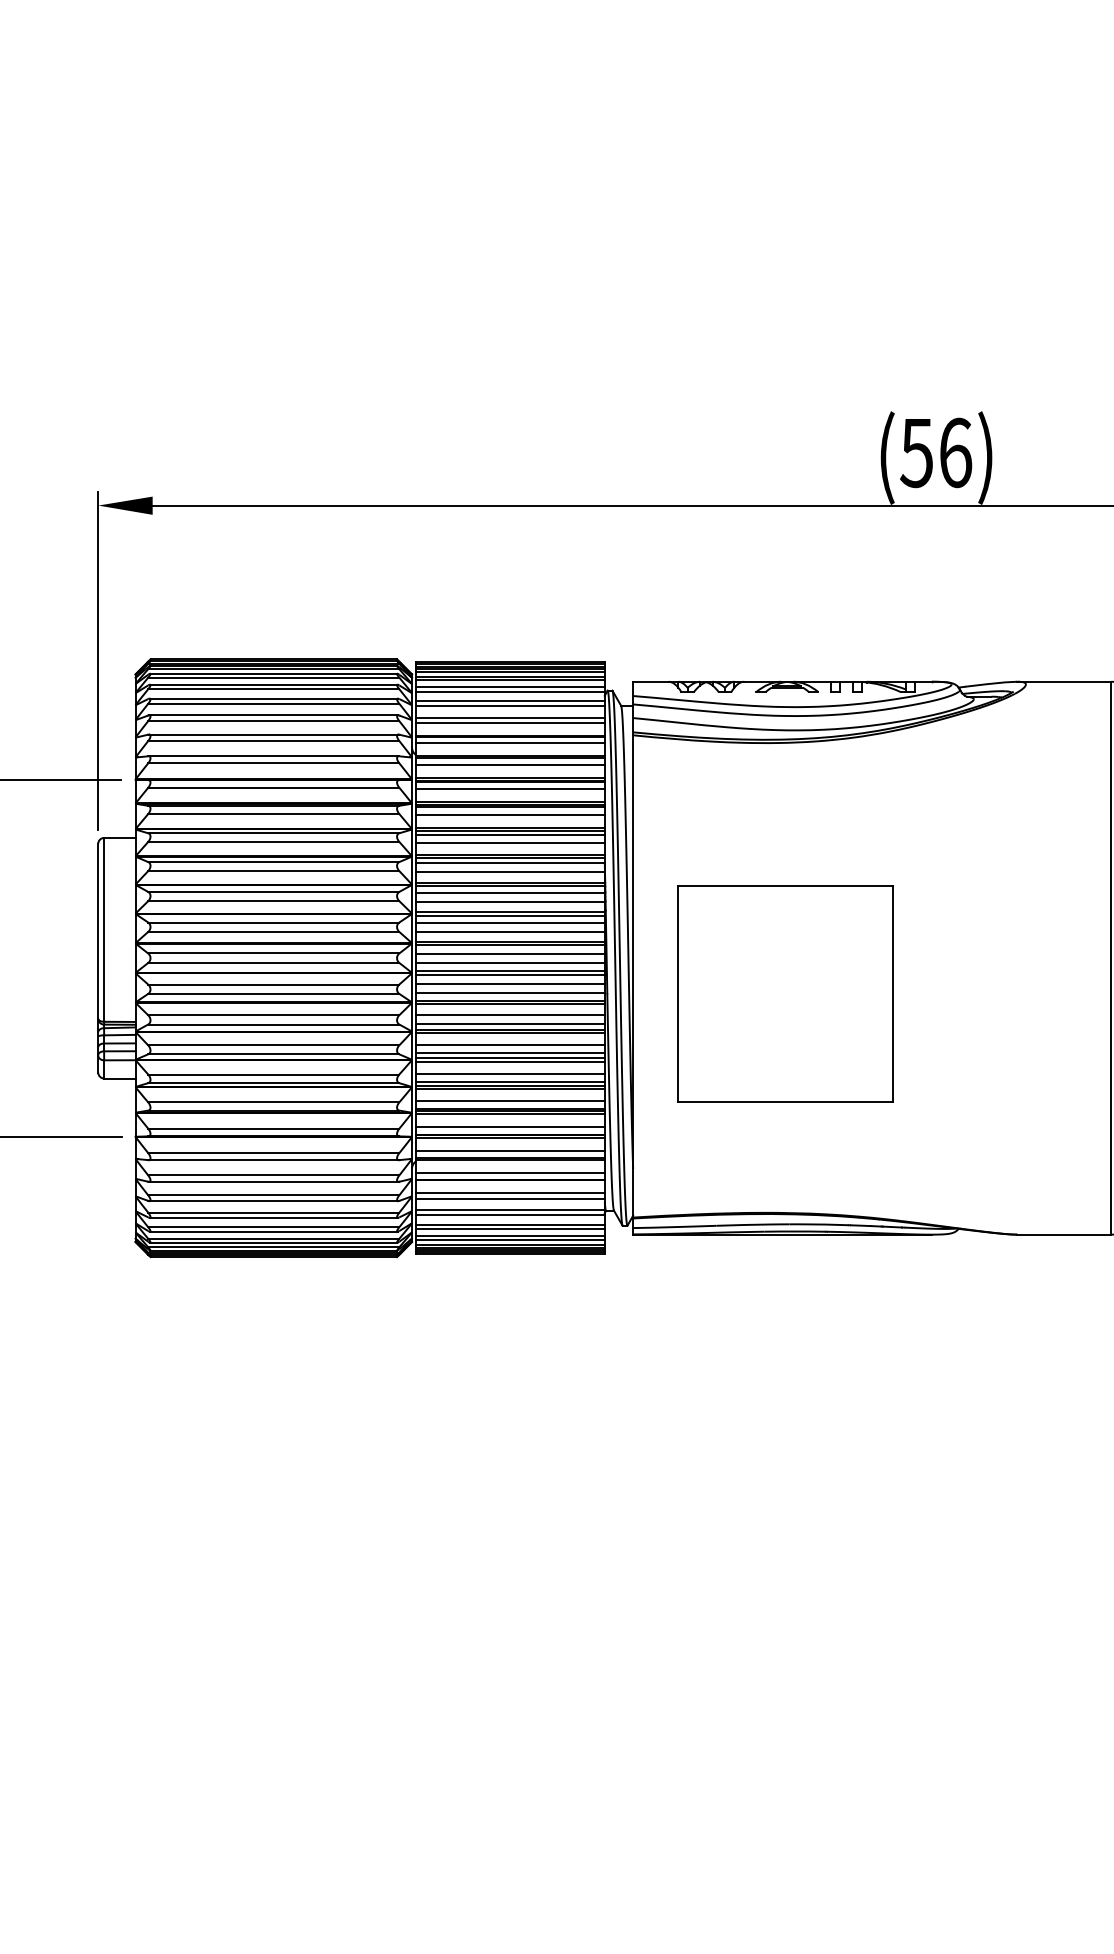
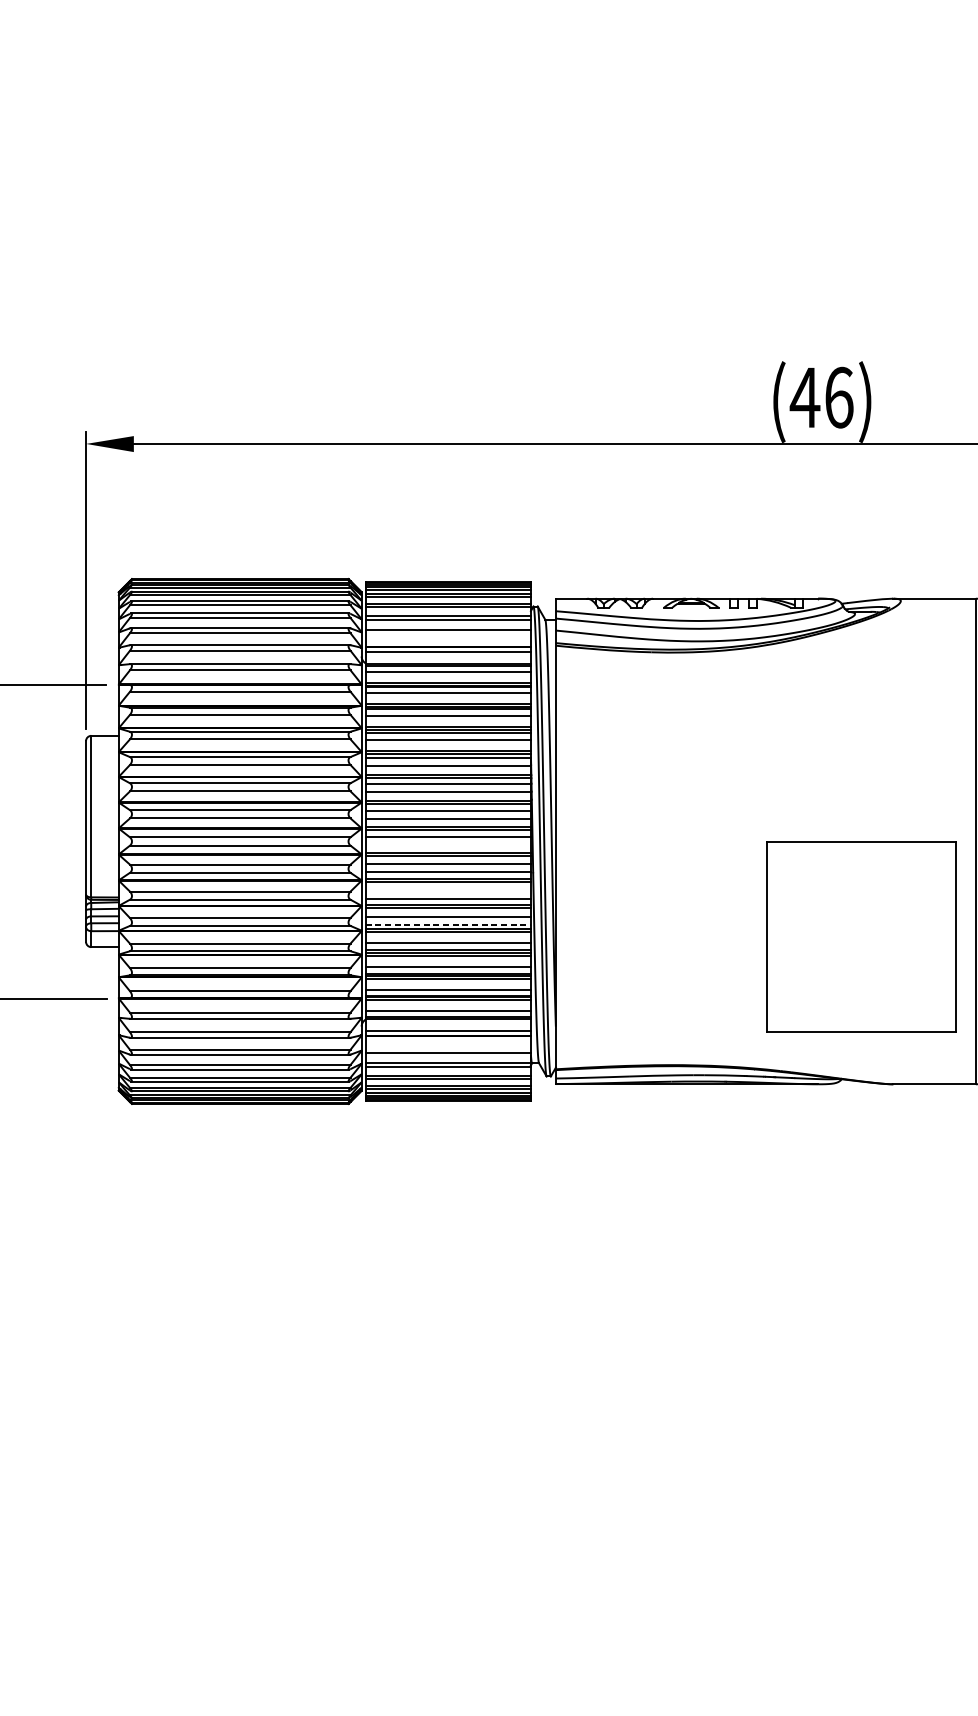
text: (916, 453) -> (804, 398), (56) -> (46)
line: (510, 723) -> (448, 635), removed
line: (510, 962) -> (448, 845), removed
part: (785, 993) -> (860, 936), moved
line: (510, 1014) -> (448, 890), removed
line: (511, 1053) -> (449, 925), solid -> dashed
line: (510, 1193) -> (448, 1048), removed

